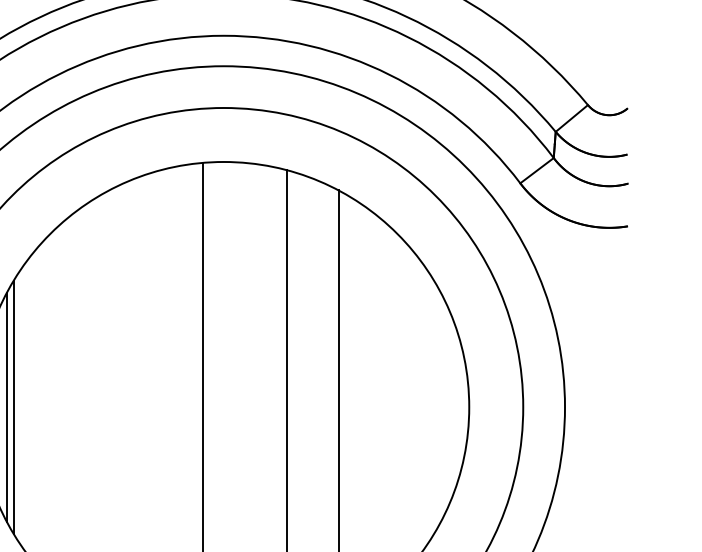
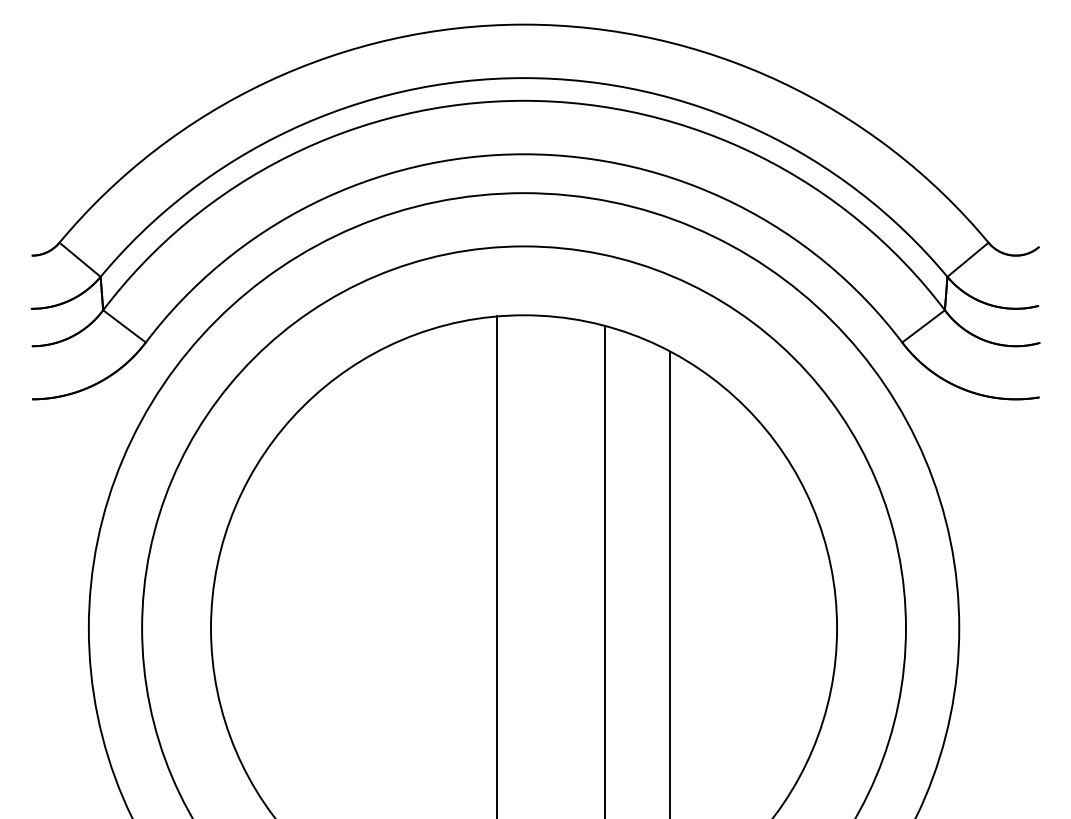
line: (7, 407) -> (247, 628), removed
line: (13, 407) -> (255, 628), removed

